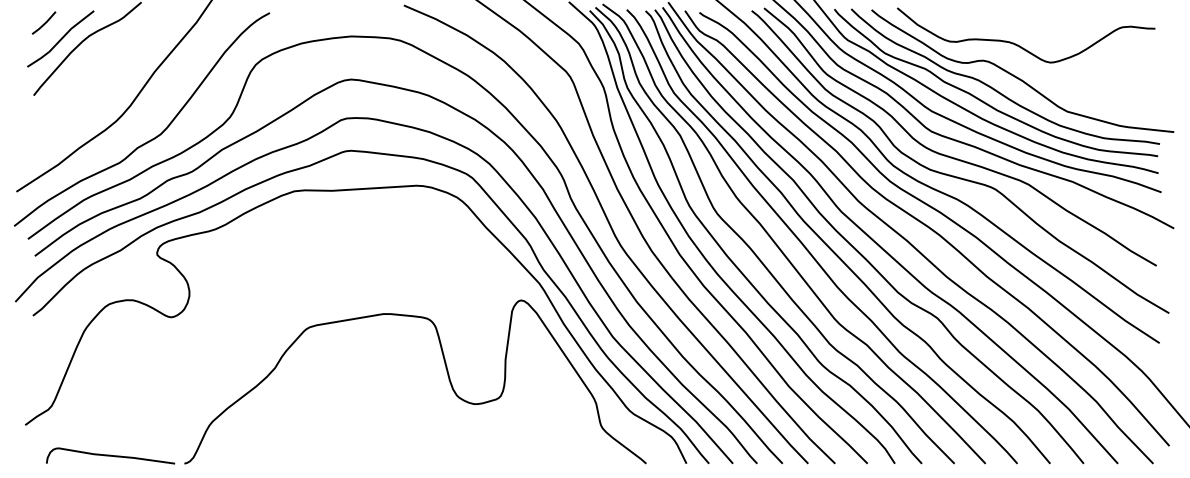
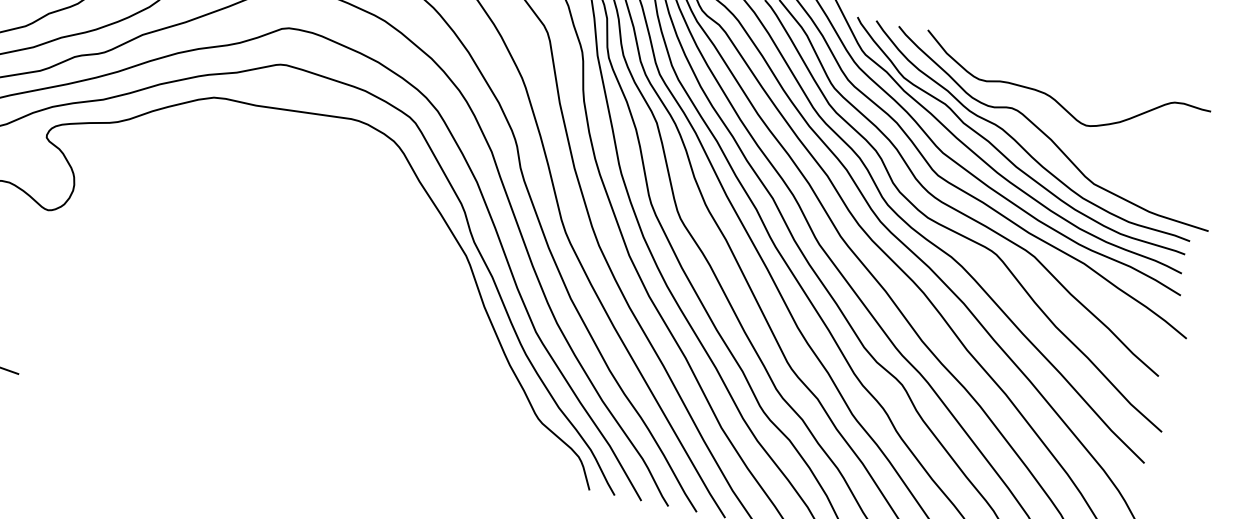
curve: (446, 372) -> (342, 334), removed

